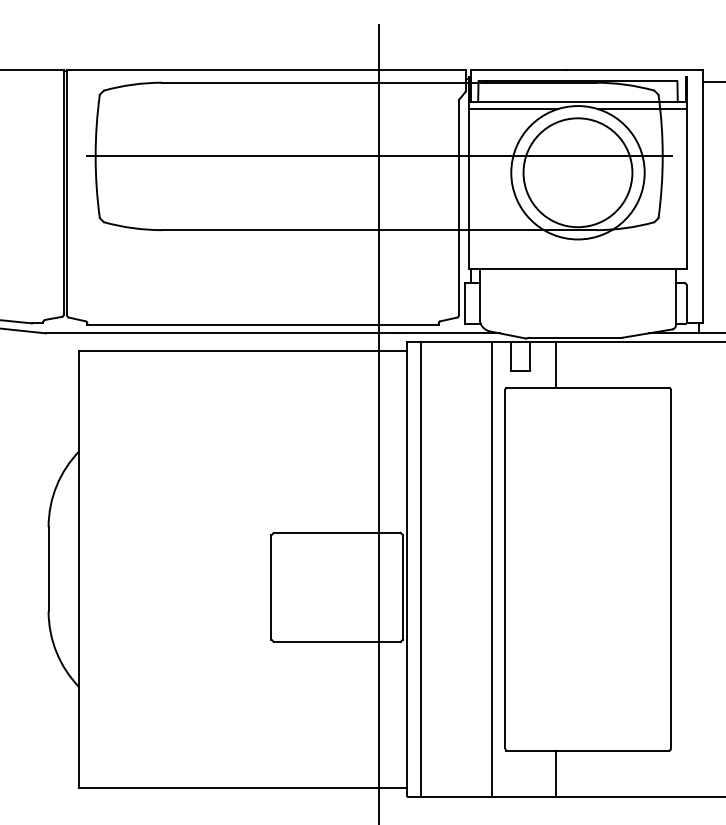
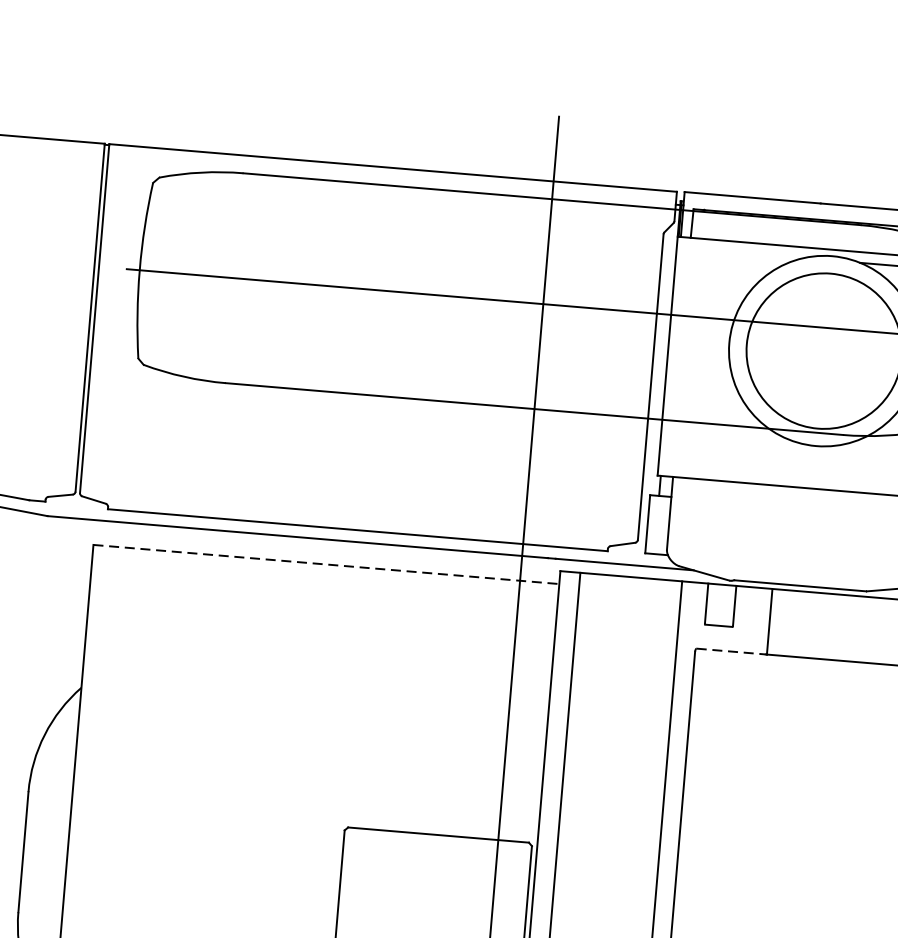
line: (513, 109) -> (740, 253), removed
line: (243, 350) -> (326, 564), solid -> dashed
line: (531, 387) -> (732, 651), solid -> dashed

